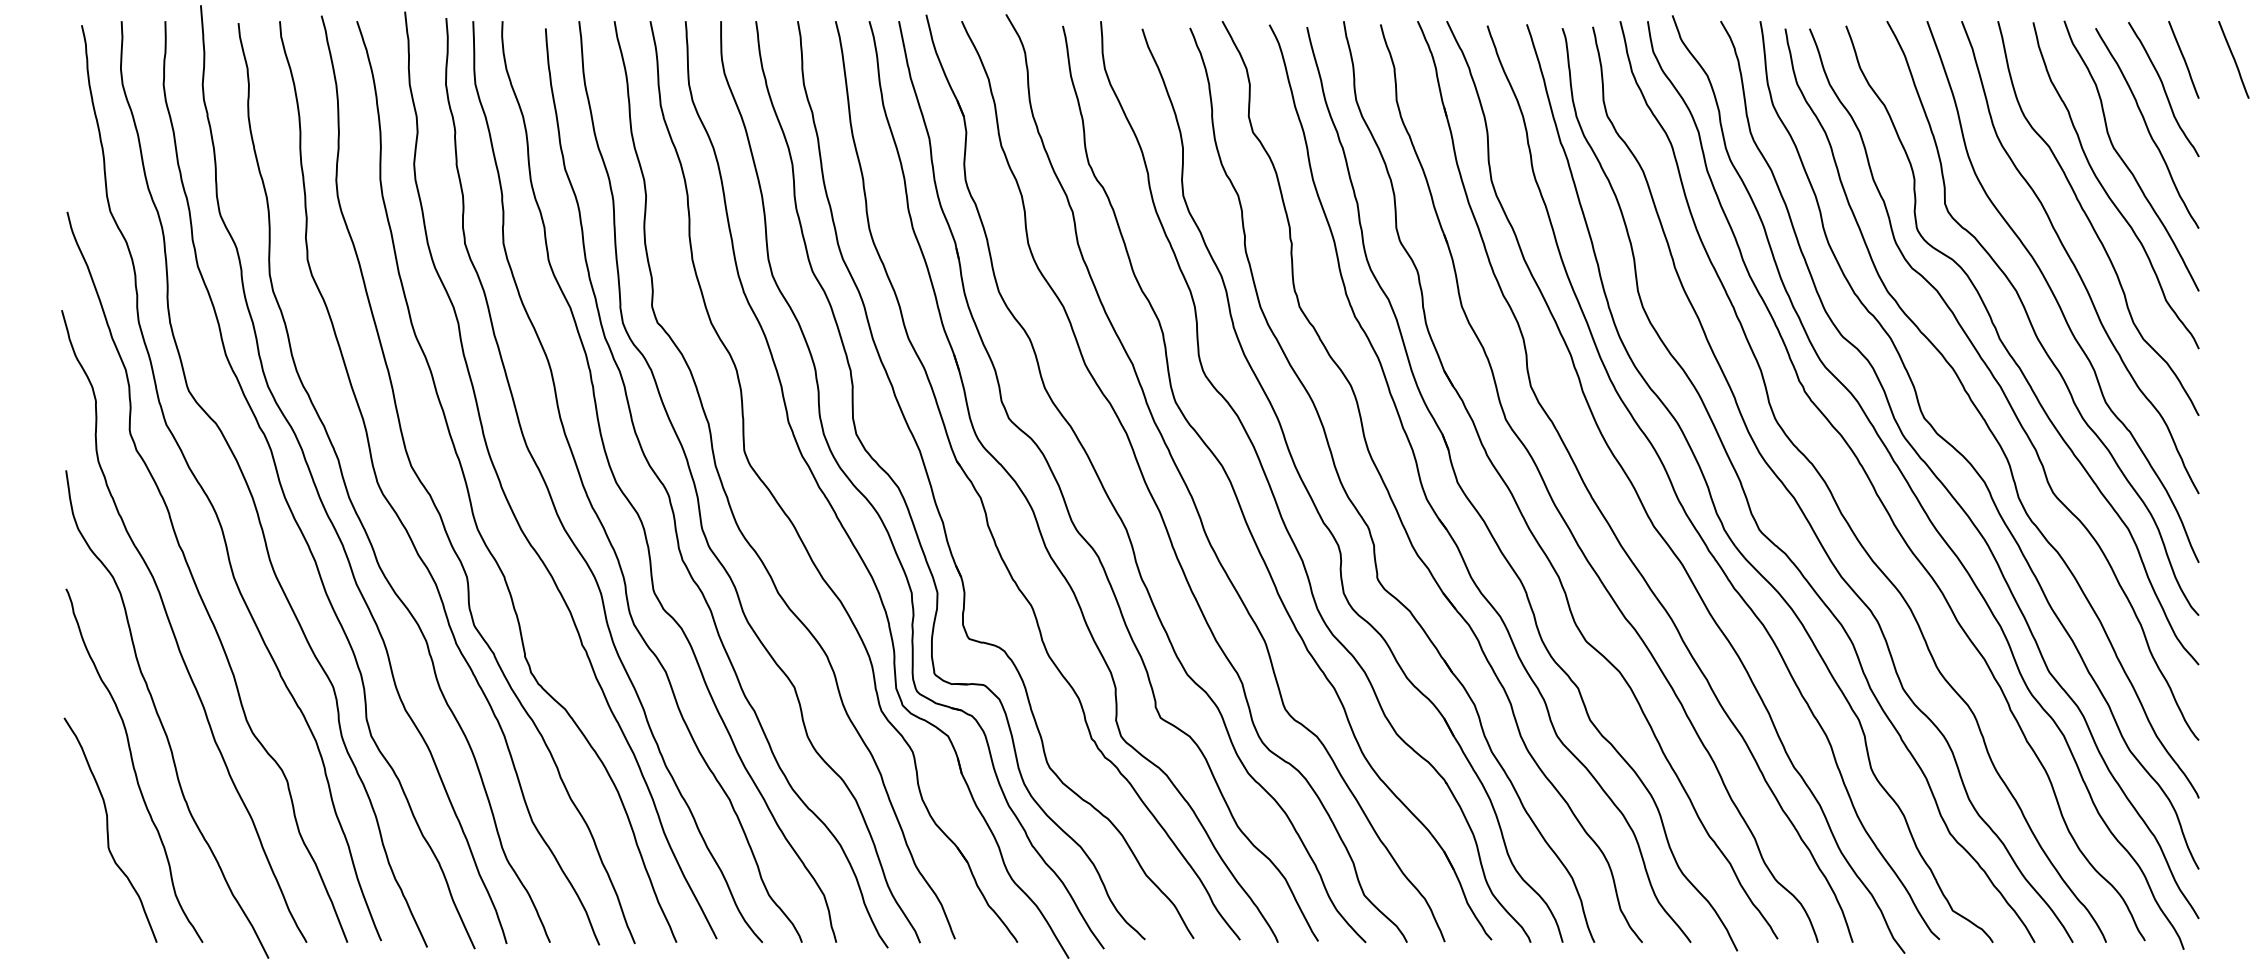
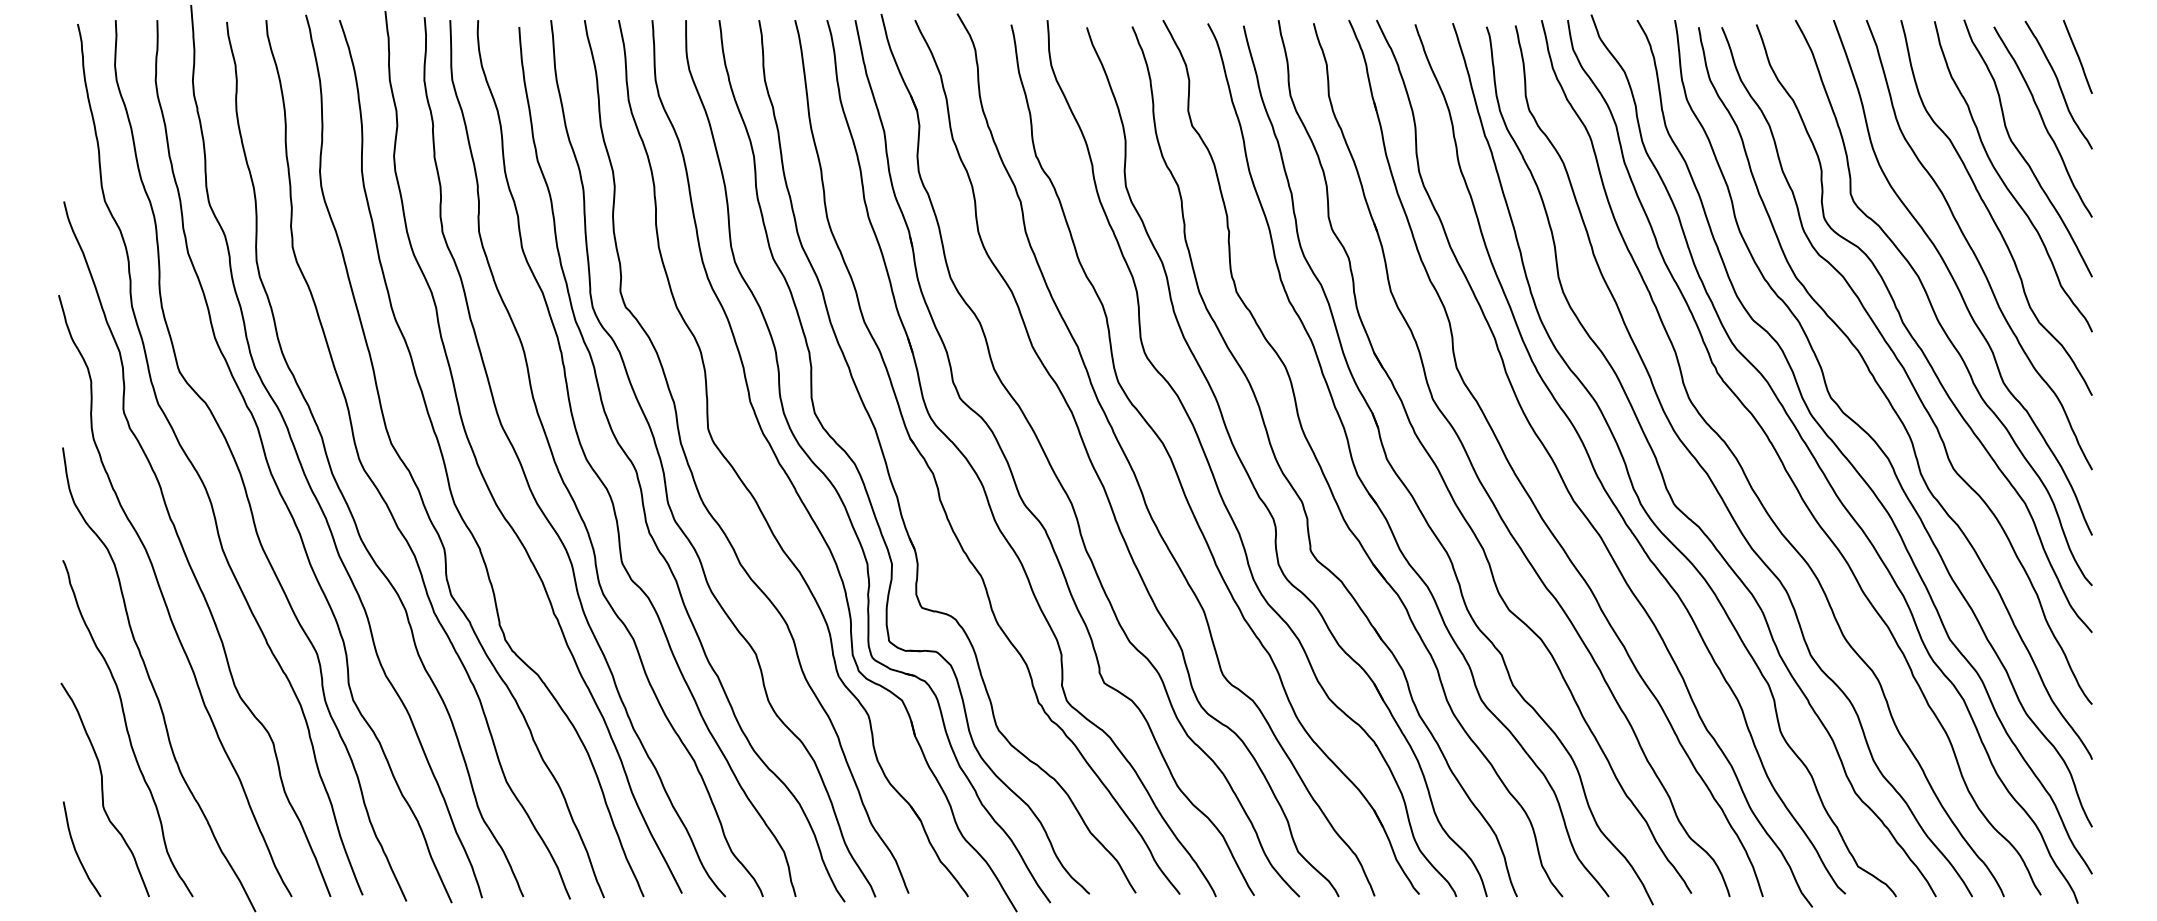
line: (2233, 59) -> (2125, 56), removed
curve: (80, 893) -> (76, 850), added

